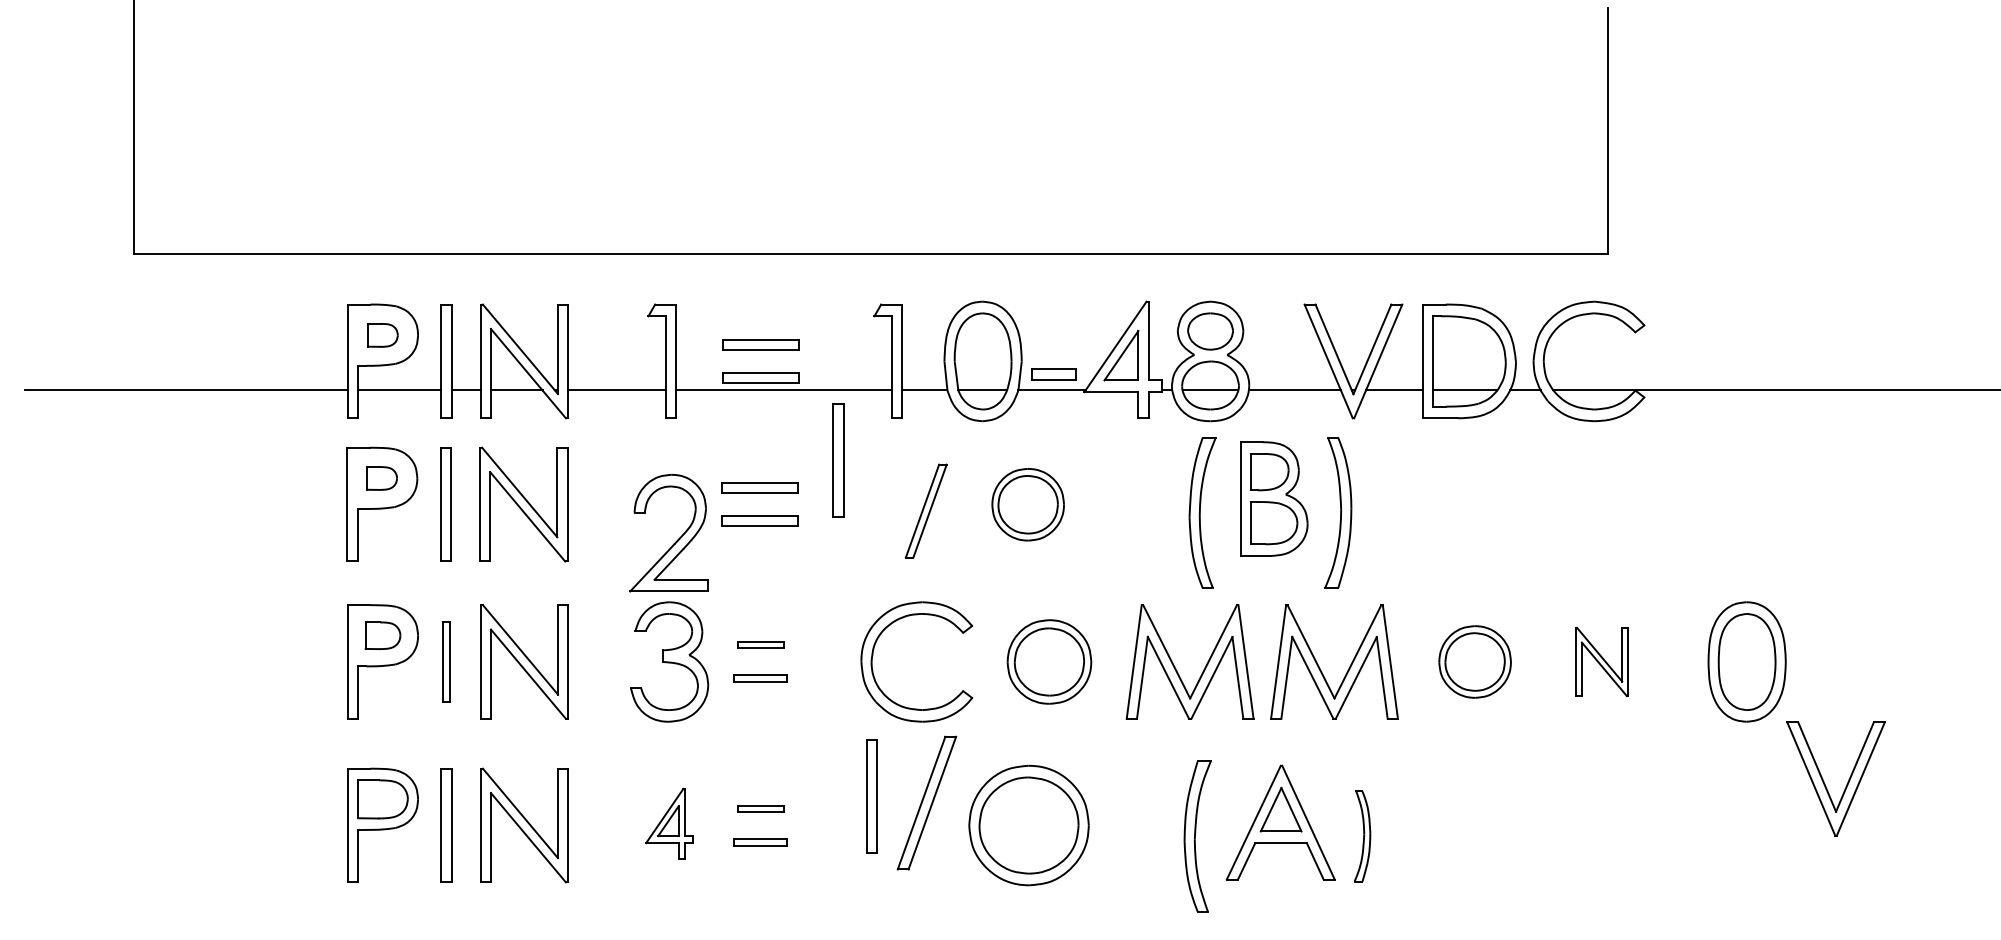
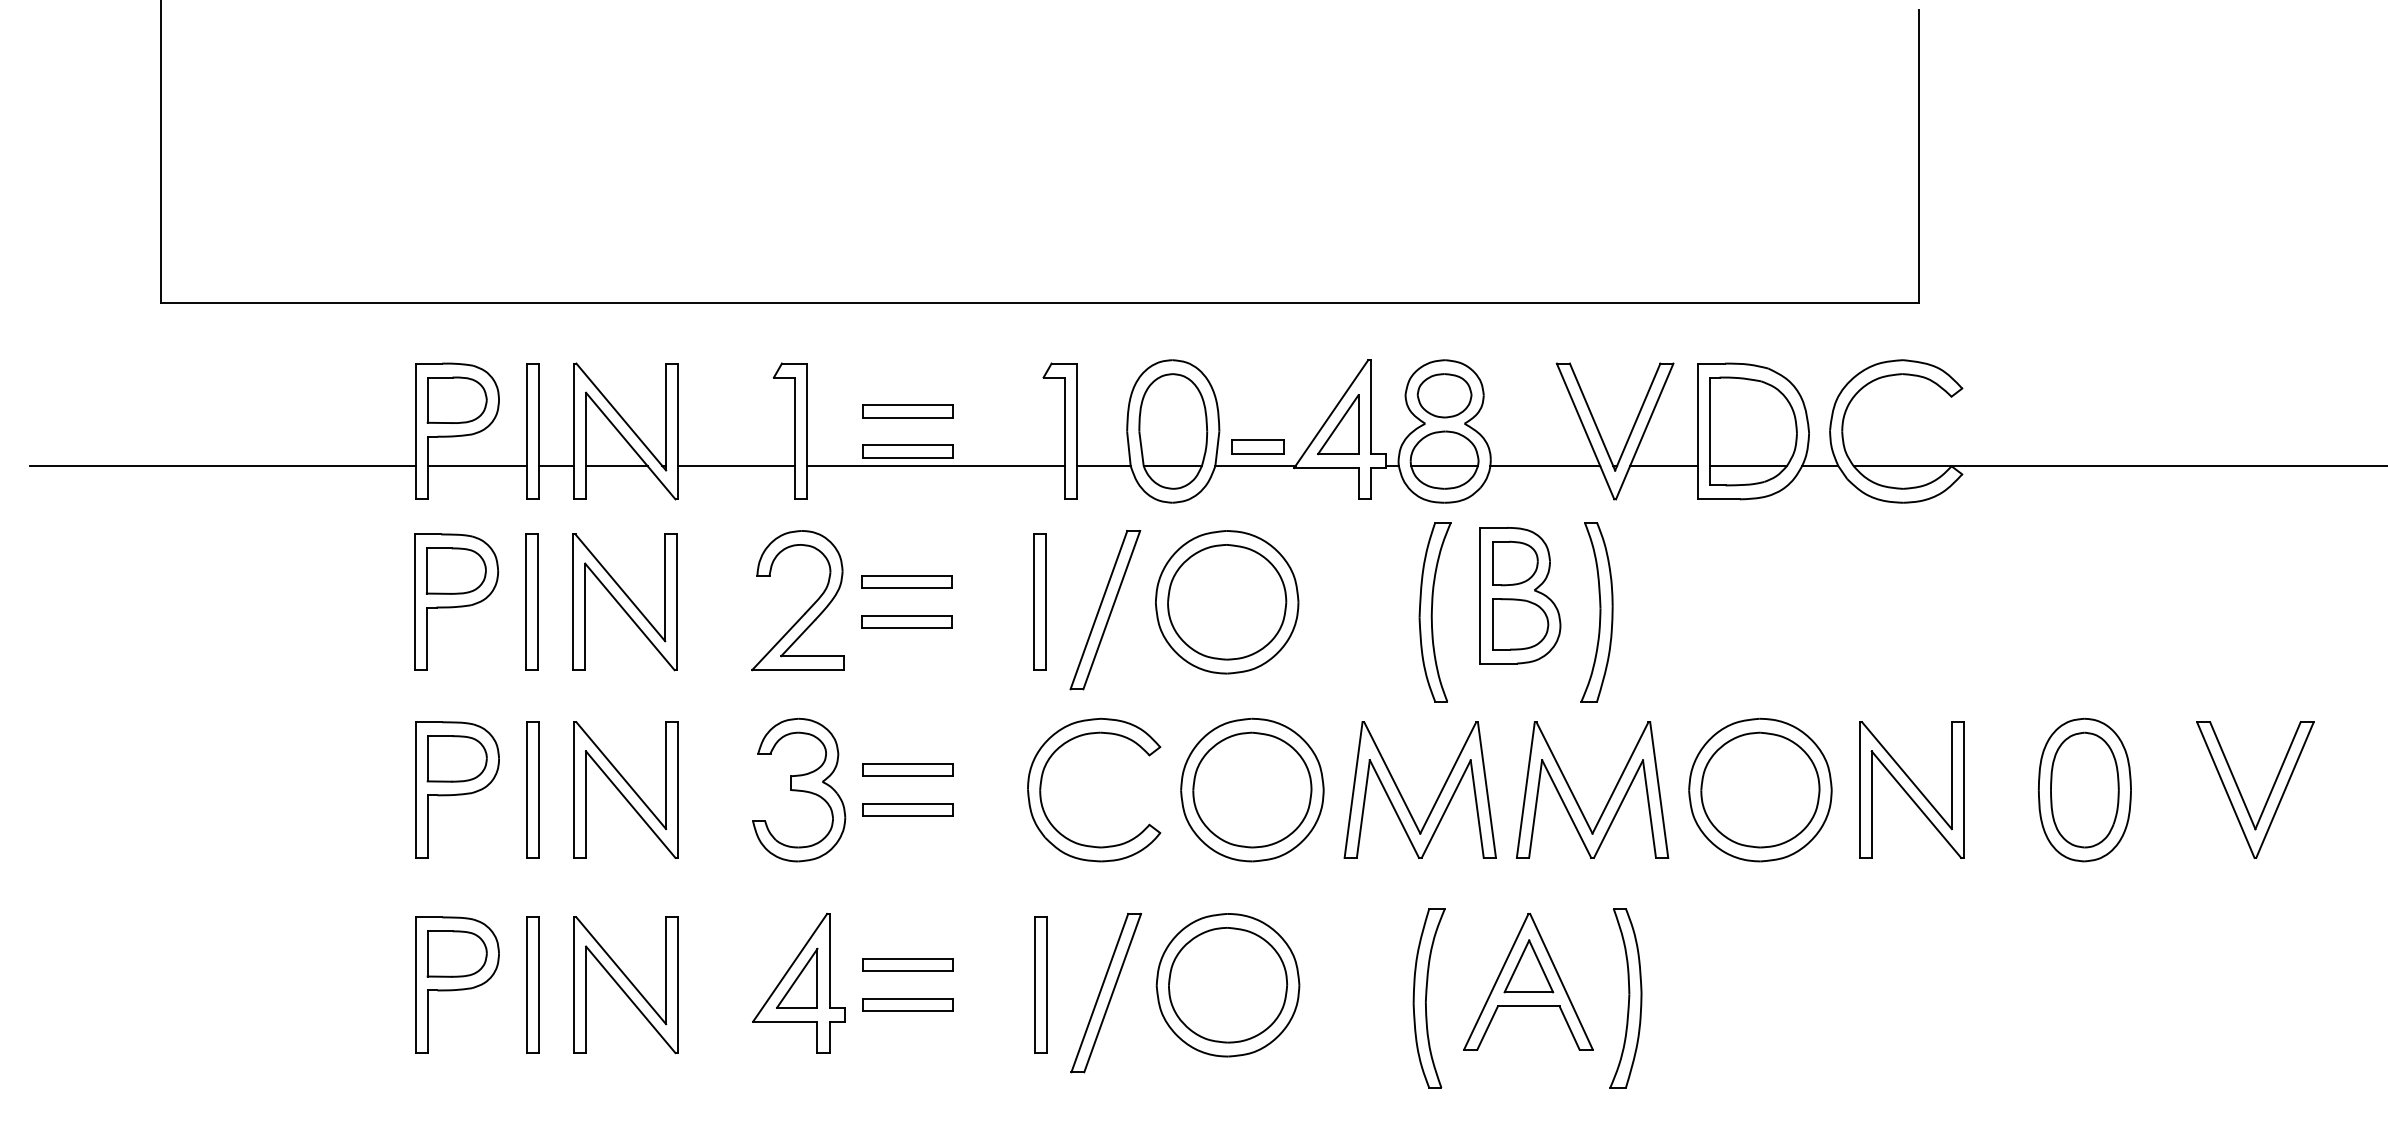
part: (382, 335) -> (456, 400), size x1.67
part: (838, 460) -> (1040, 602), moved
part: (381, 478) -> (455, 571), size x1.67
part: (1027, 504) -> (1226, 602), size x1.67
part: (926, 510) -> (1105, 609), size x1.43
part: (676, 540) -> (807, 609), moved
part: (382, 635) -> (456, 758), size x1.43
part: (760, 644) -> (907, 769), size x1.67
part: (446, 661) -> (532, 789), size x1.43
part: (1049, 661) -> (1252, 789), size x1.43
part: (1474, 661) -> (1759, 789), size x1.67
part: (1601, 661) -> (1911, 789), size x1.67
part: (760, 678) -> (907, 809), size x1.43
part: (1825, 783) -> (2242, 795), moved
part: (871, 796) -> (1040, 985), moved
part: (926, 802) -> (1105, 992), moved
part: (760, 808) -> (907, 964), size x1.67
part: (668, 823) -> (797, 982), size x1.67
part: (1362, 836) -> (1625, 998), size x1.67
part: (760, 841) -> (907, 1004), size x1.43

